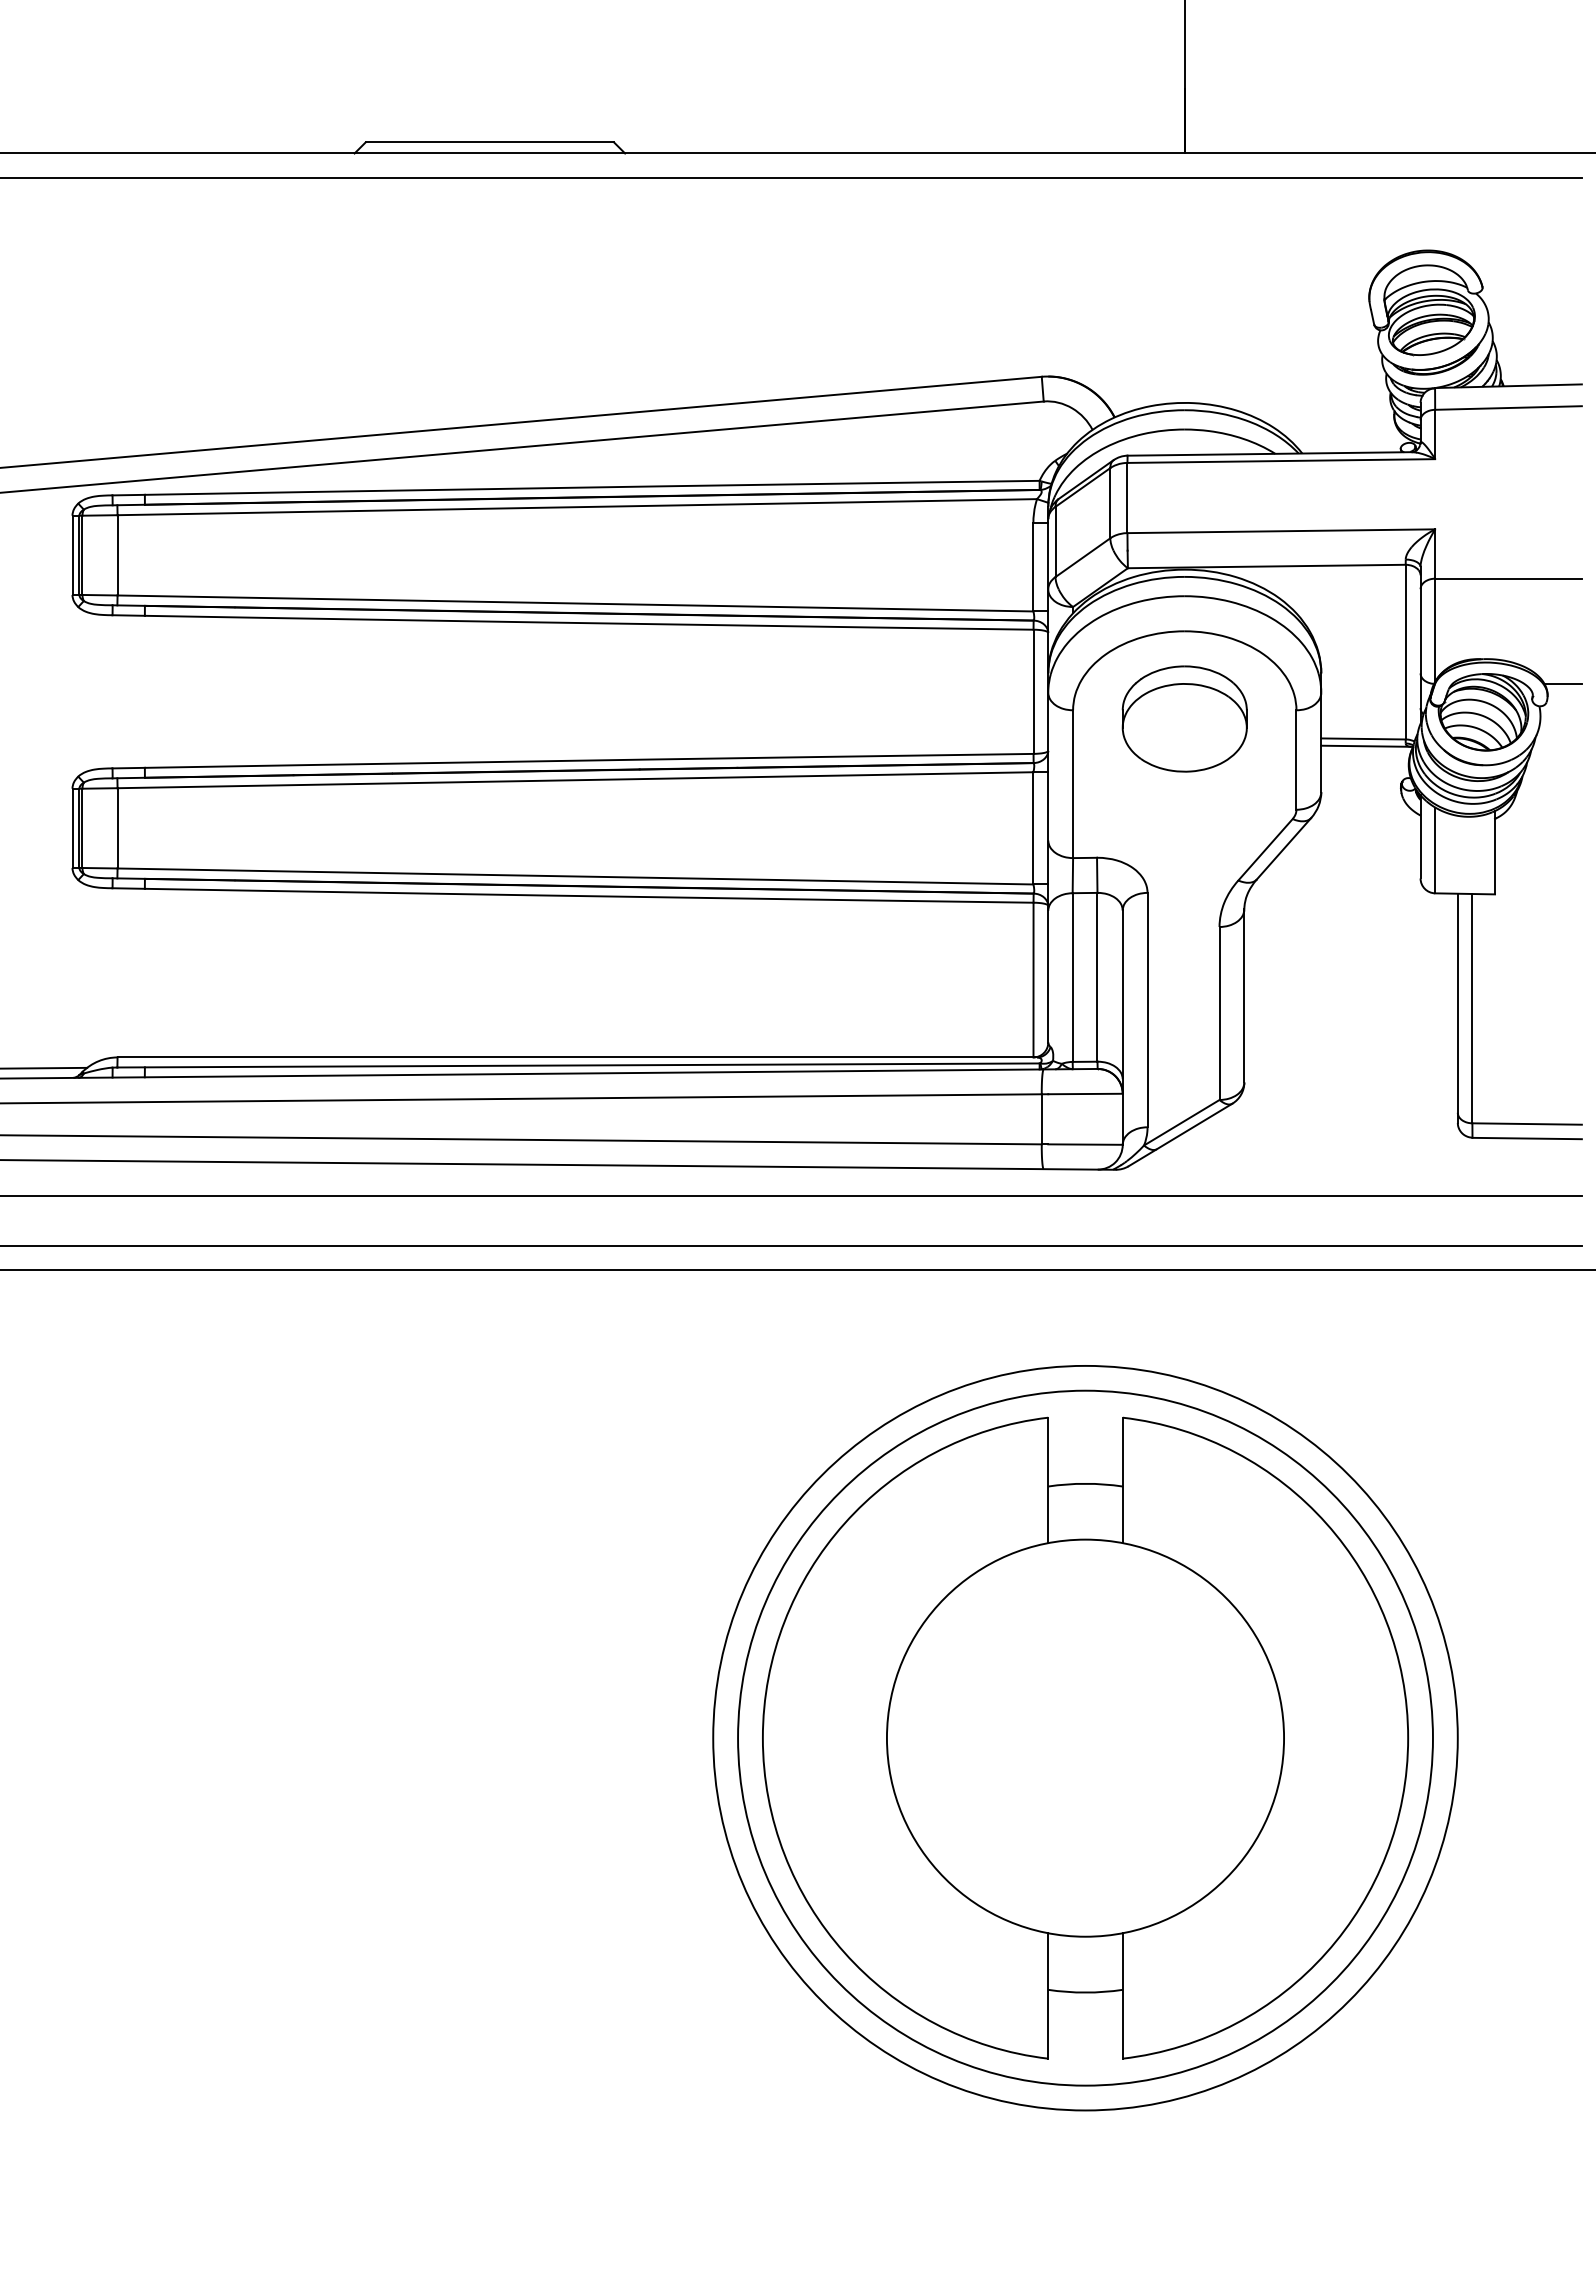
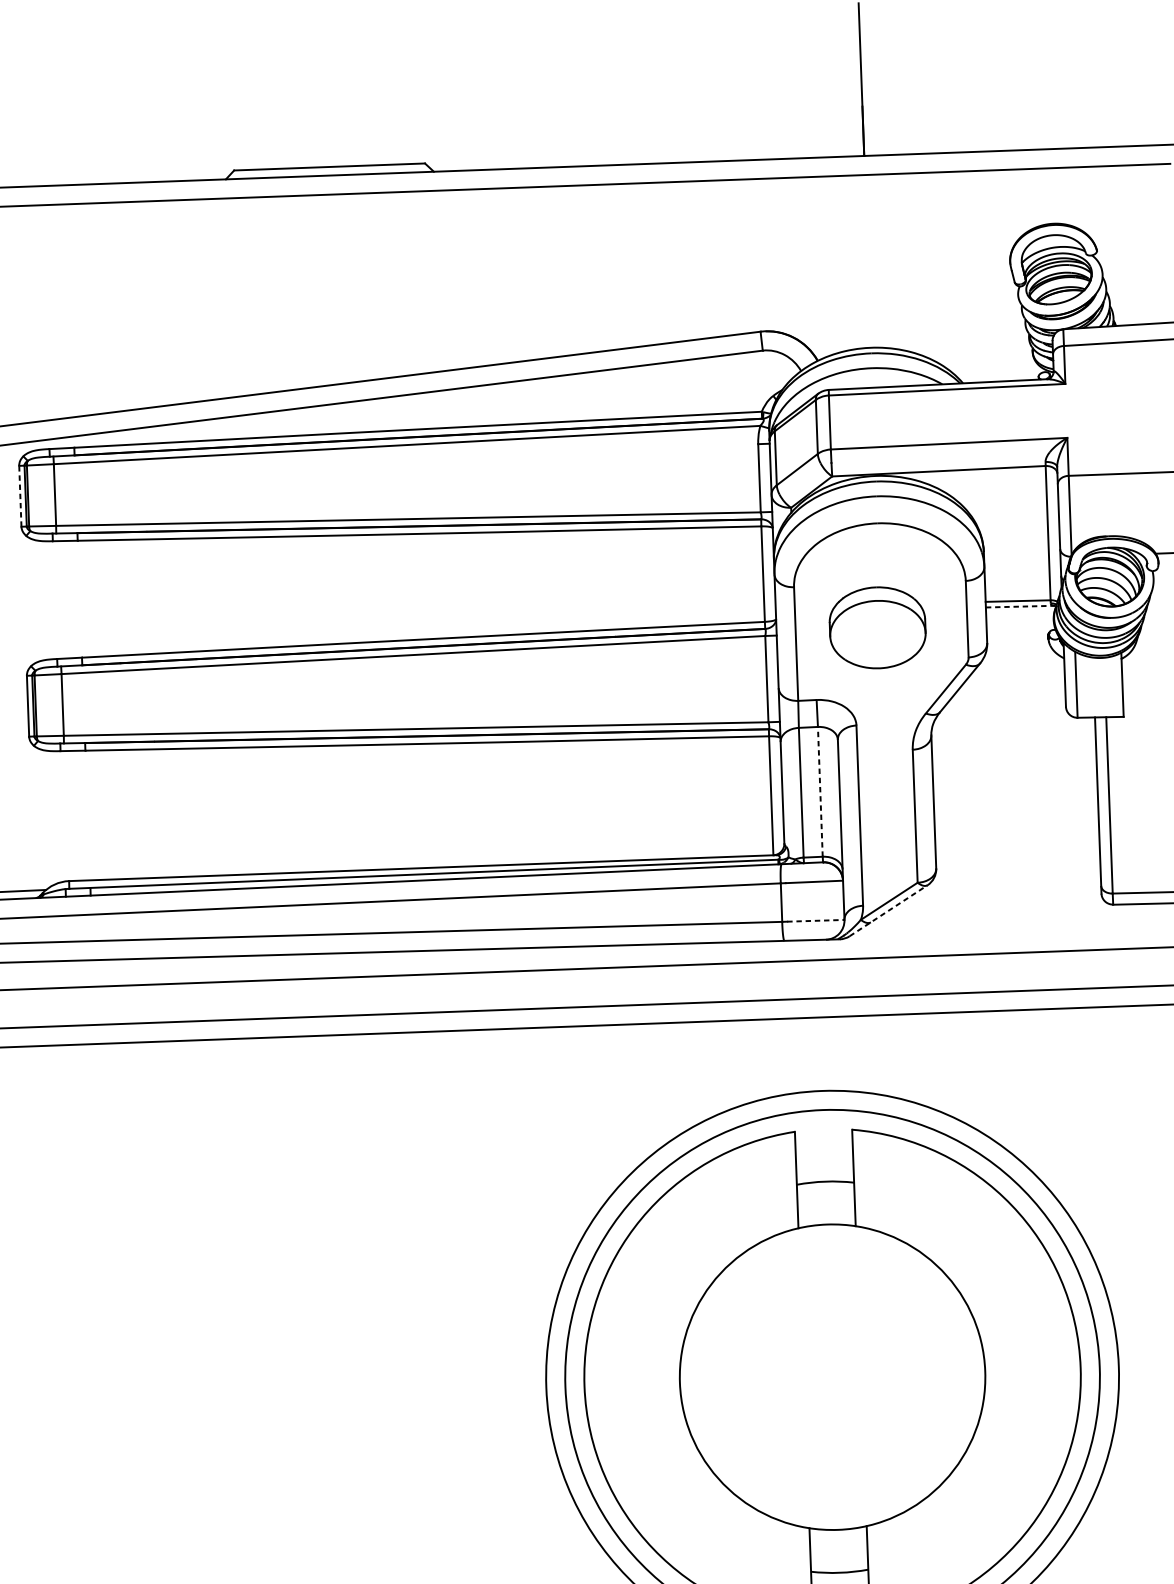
line: (72, 555) -> (20, 496), solid -> dashed
part: (1184, 718) -> (877, 627), moved
line: (1367, 746) -> (1021, 606), solid -> dashed
line: (1097, 976) -> (820, 791), solid -> dashed
line: (1180, 1134) -> (888, 910), solid -> dashed
line: (1086, 1144) -> (816, 920), solid -> dashed

